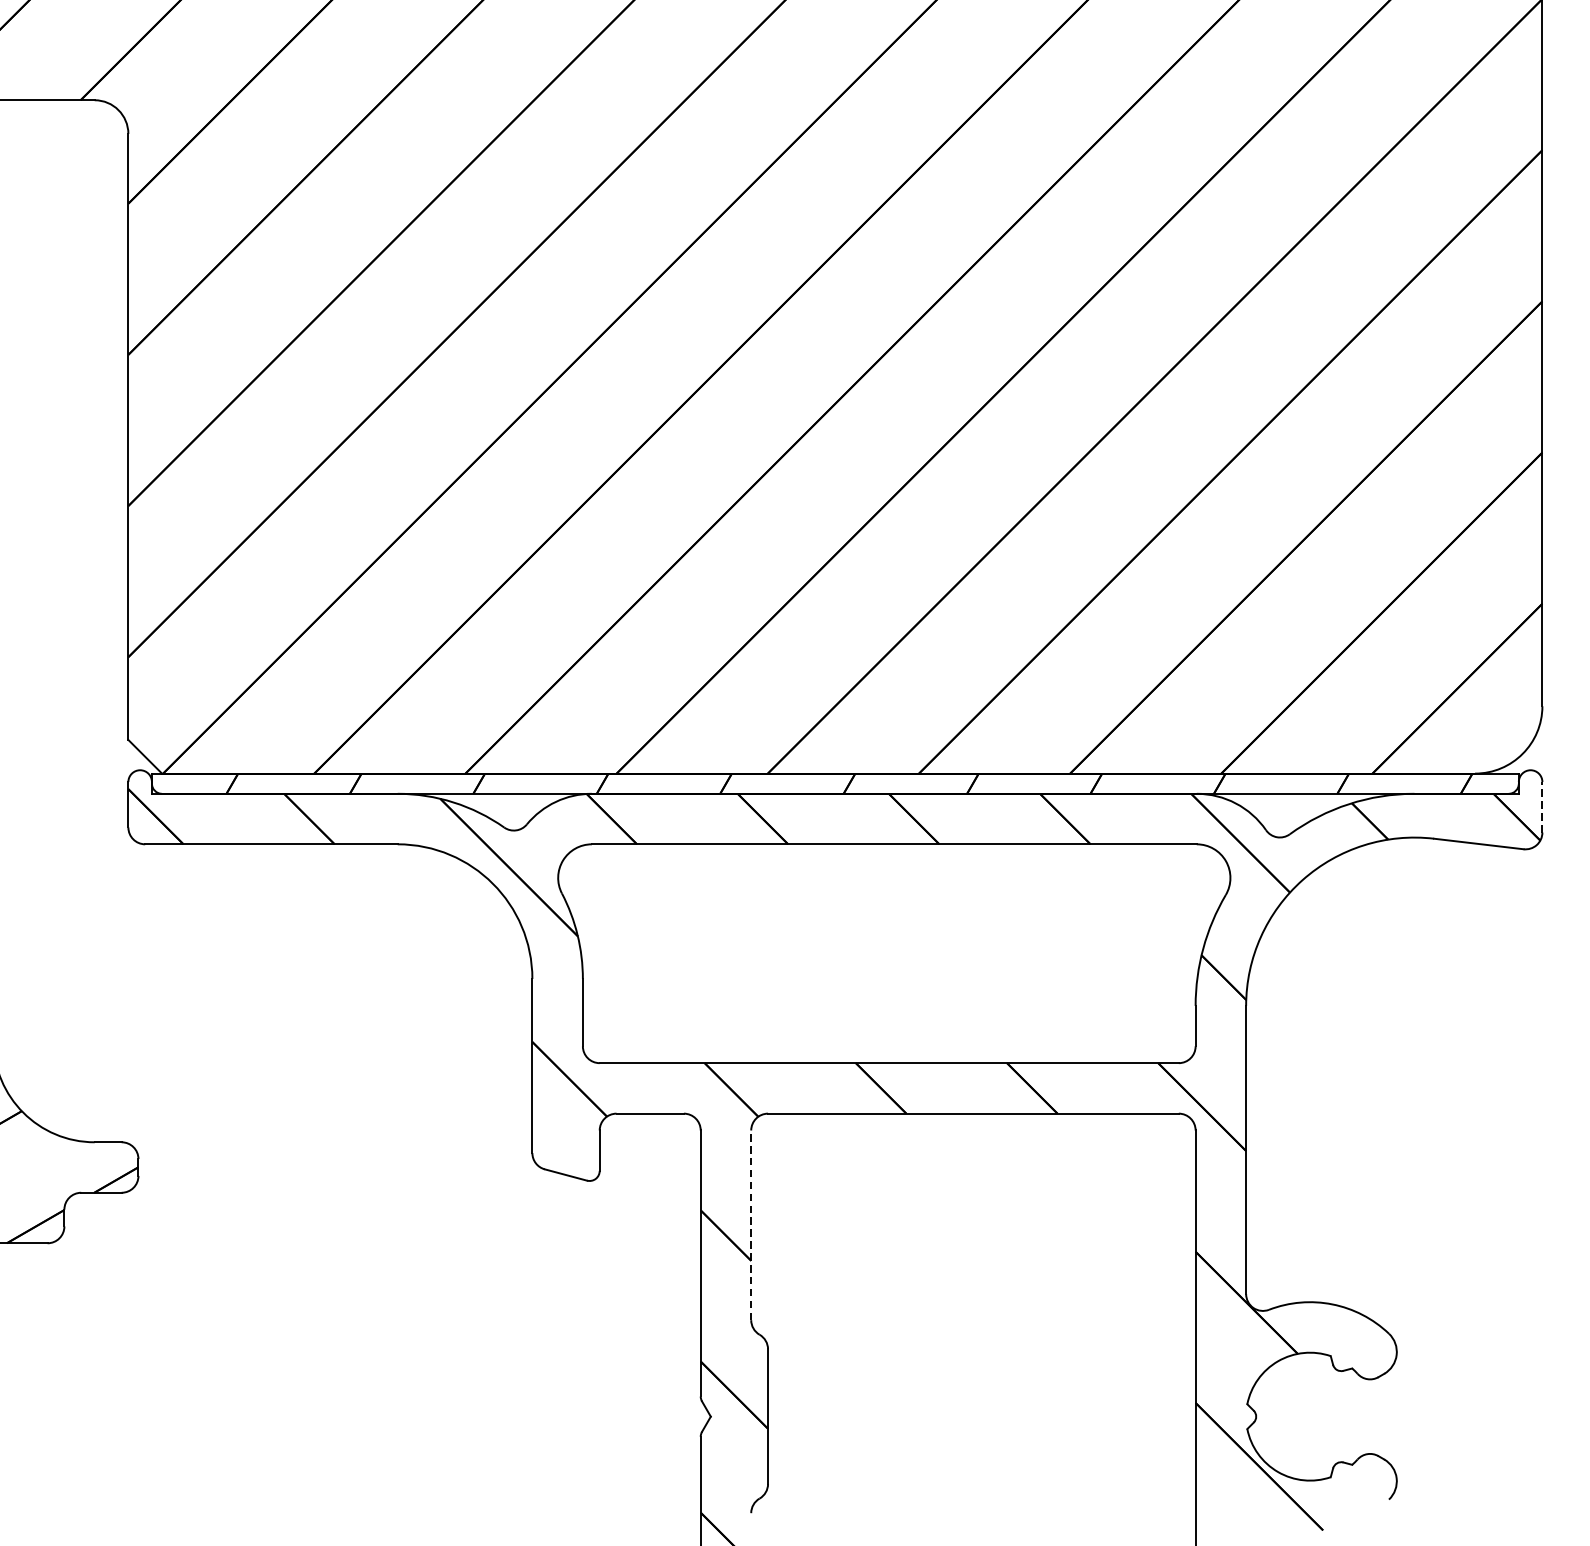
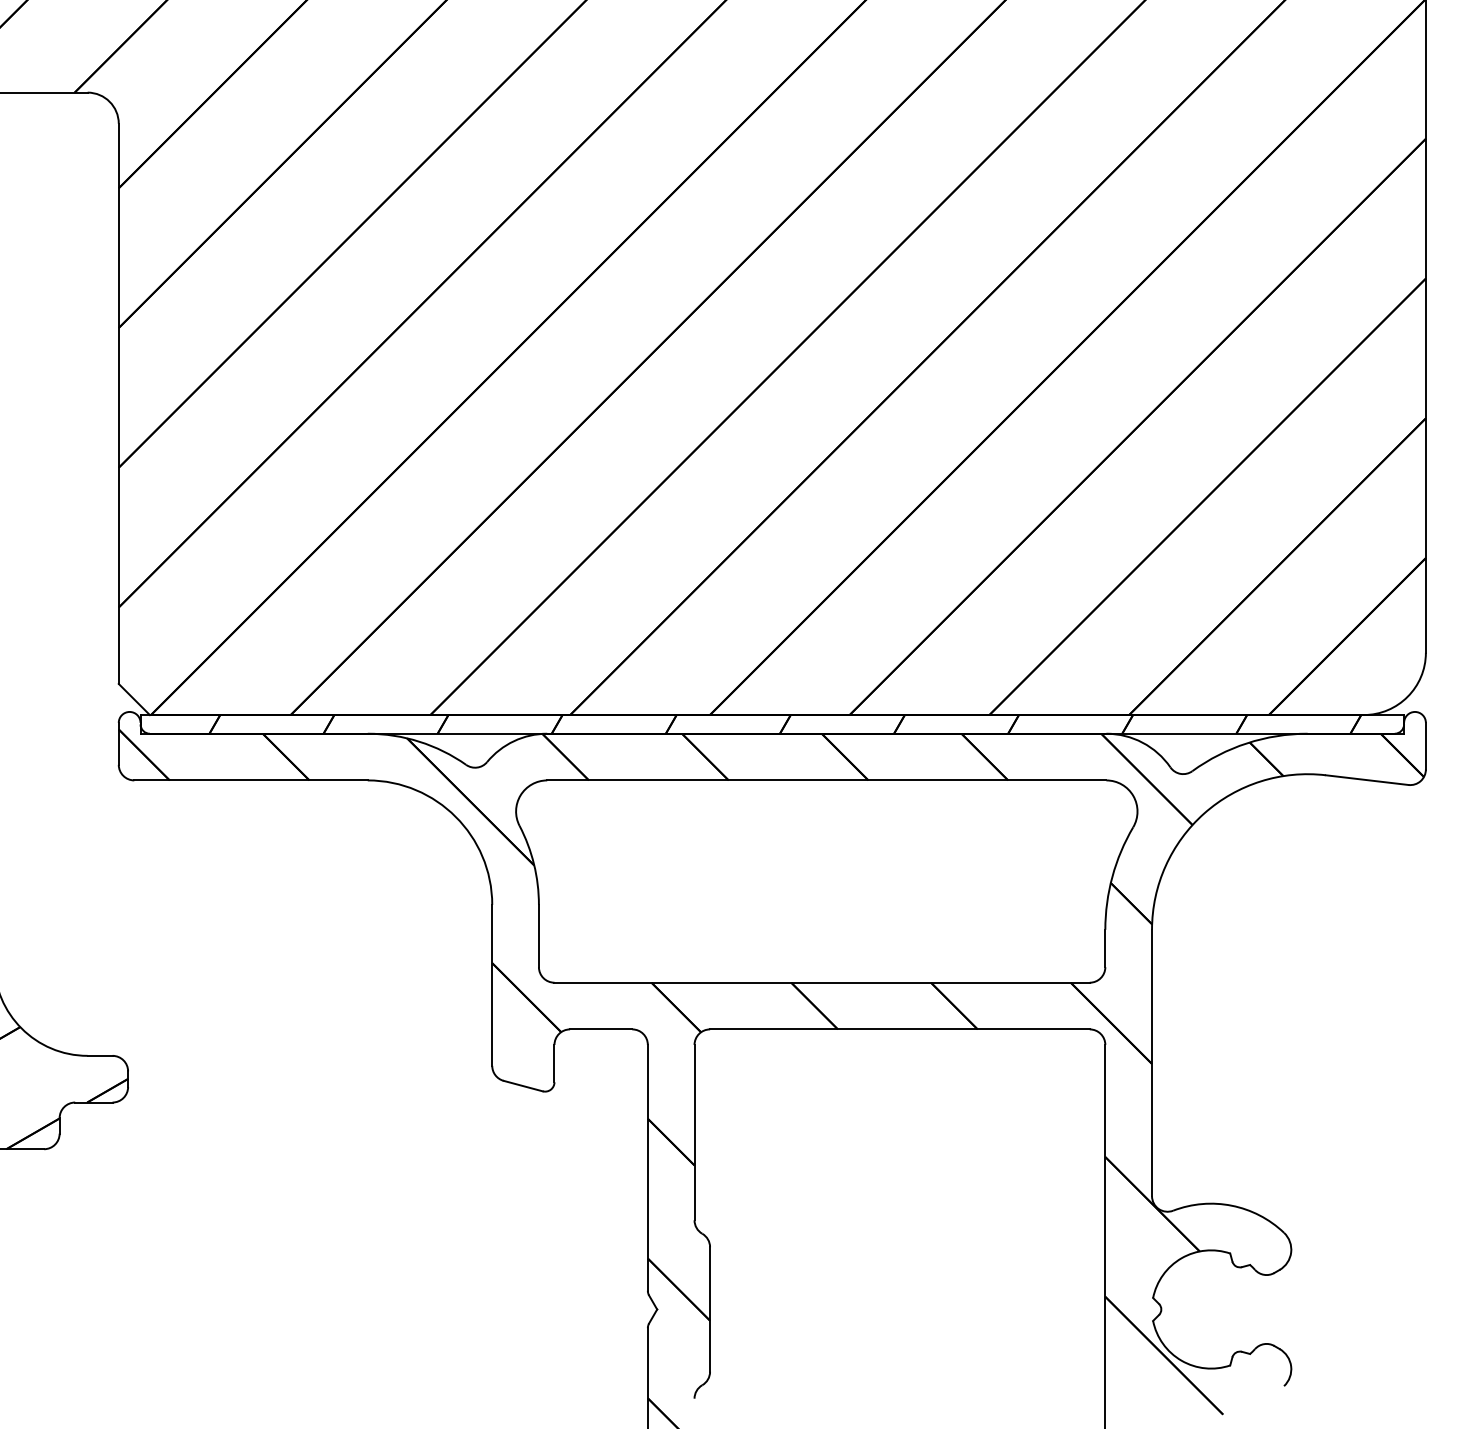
line: (1541, 806) -> (1425, 745), dashed -> solid
line: (751, 1225) -> (694, 1132), dashed -> solid

